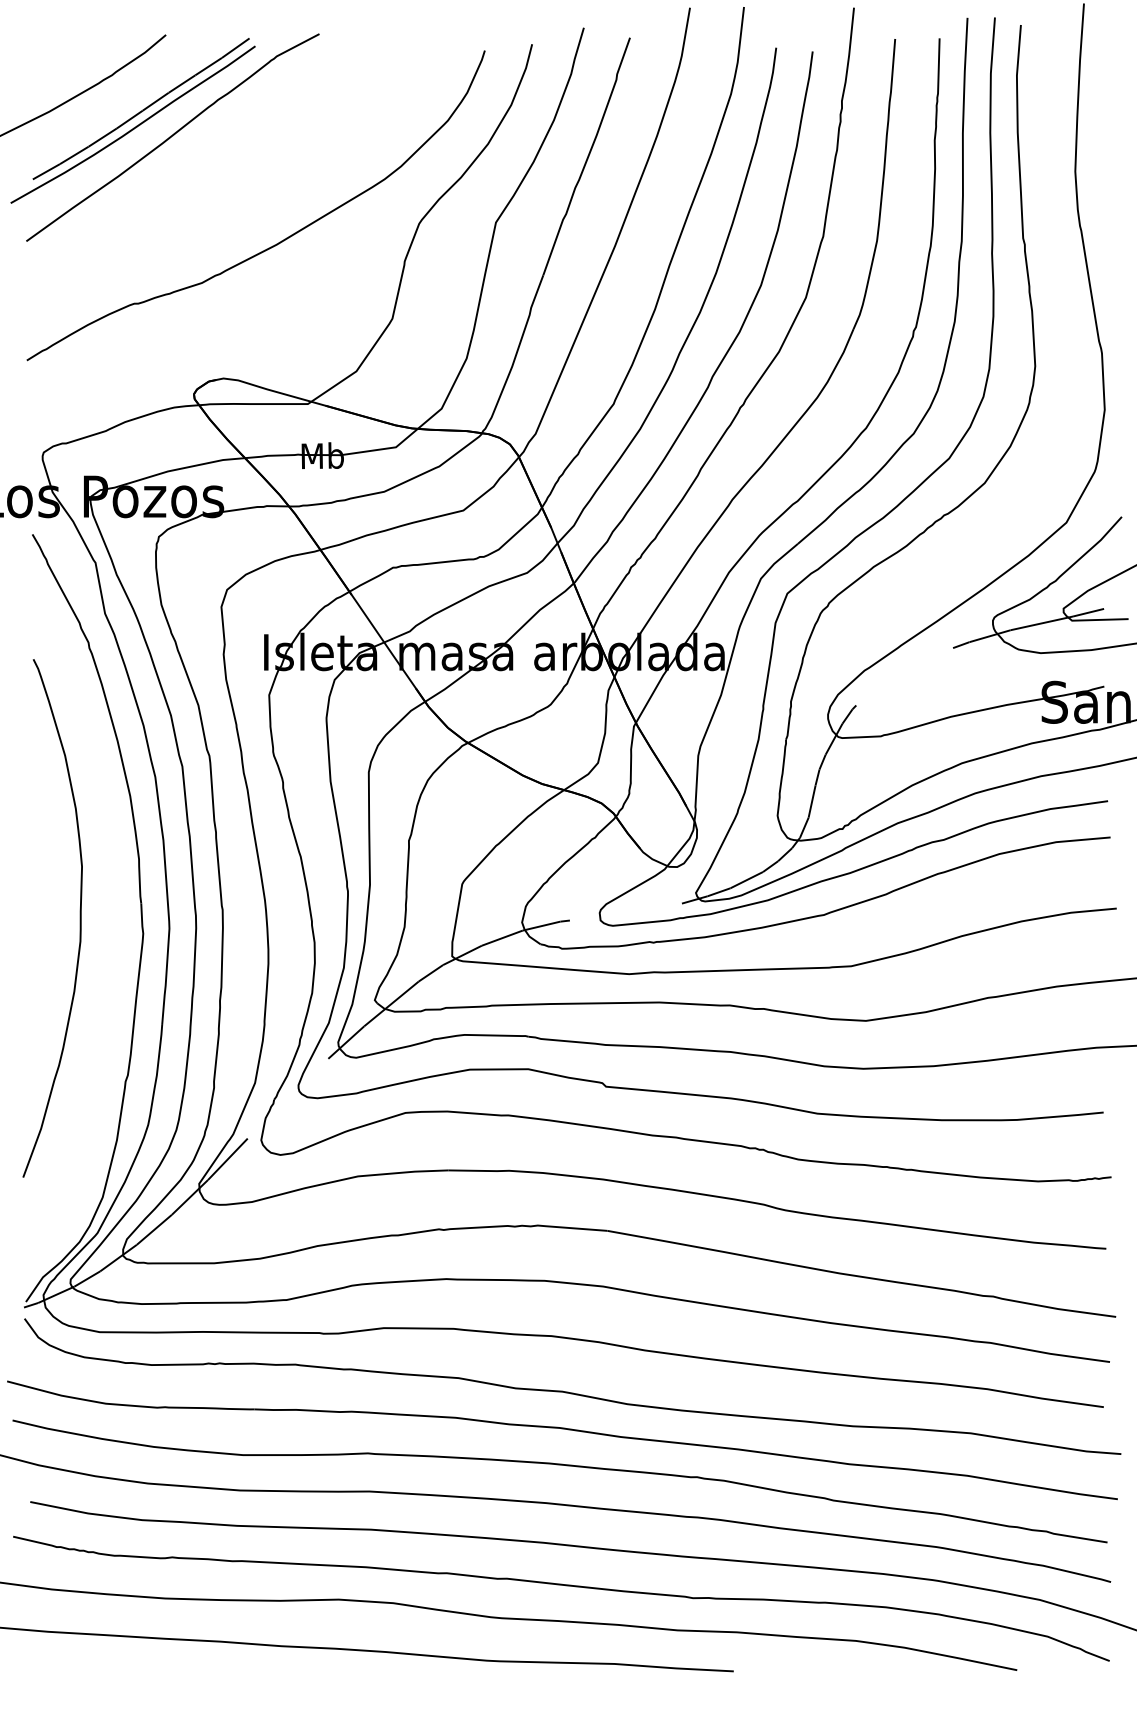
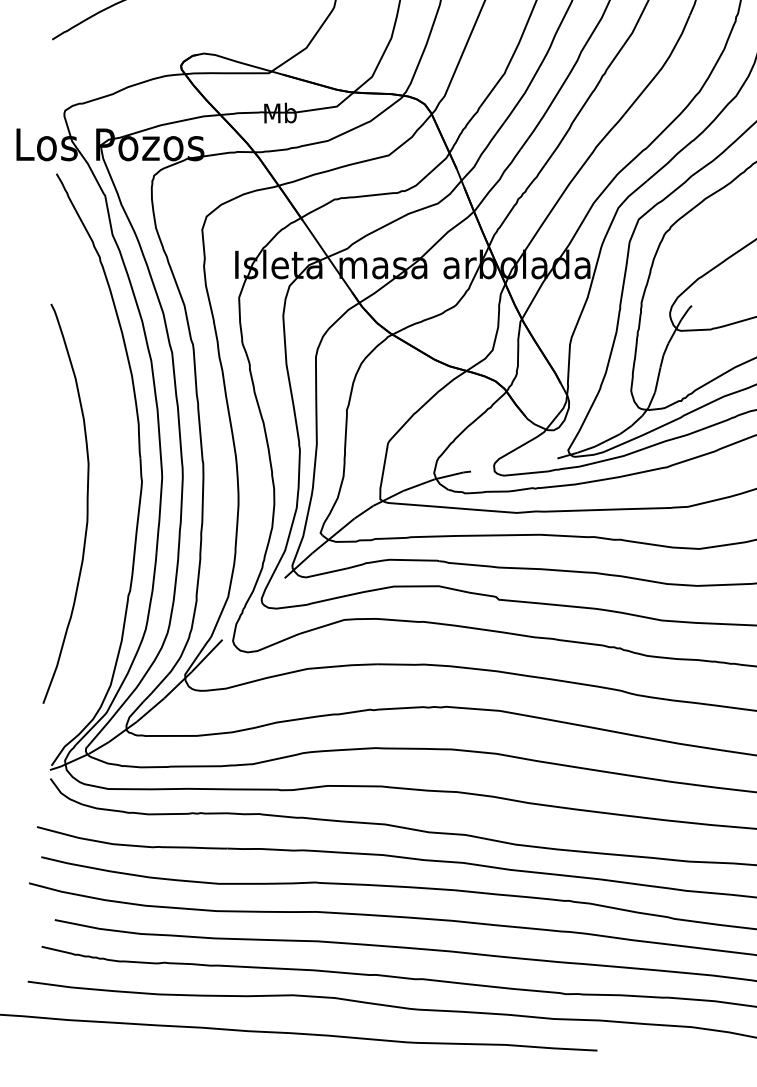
curve: (79, 918) -> (86, 503), moved

